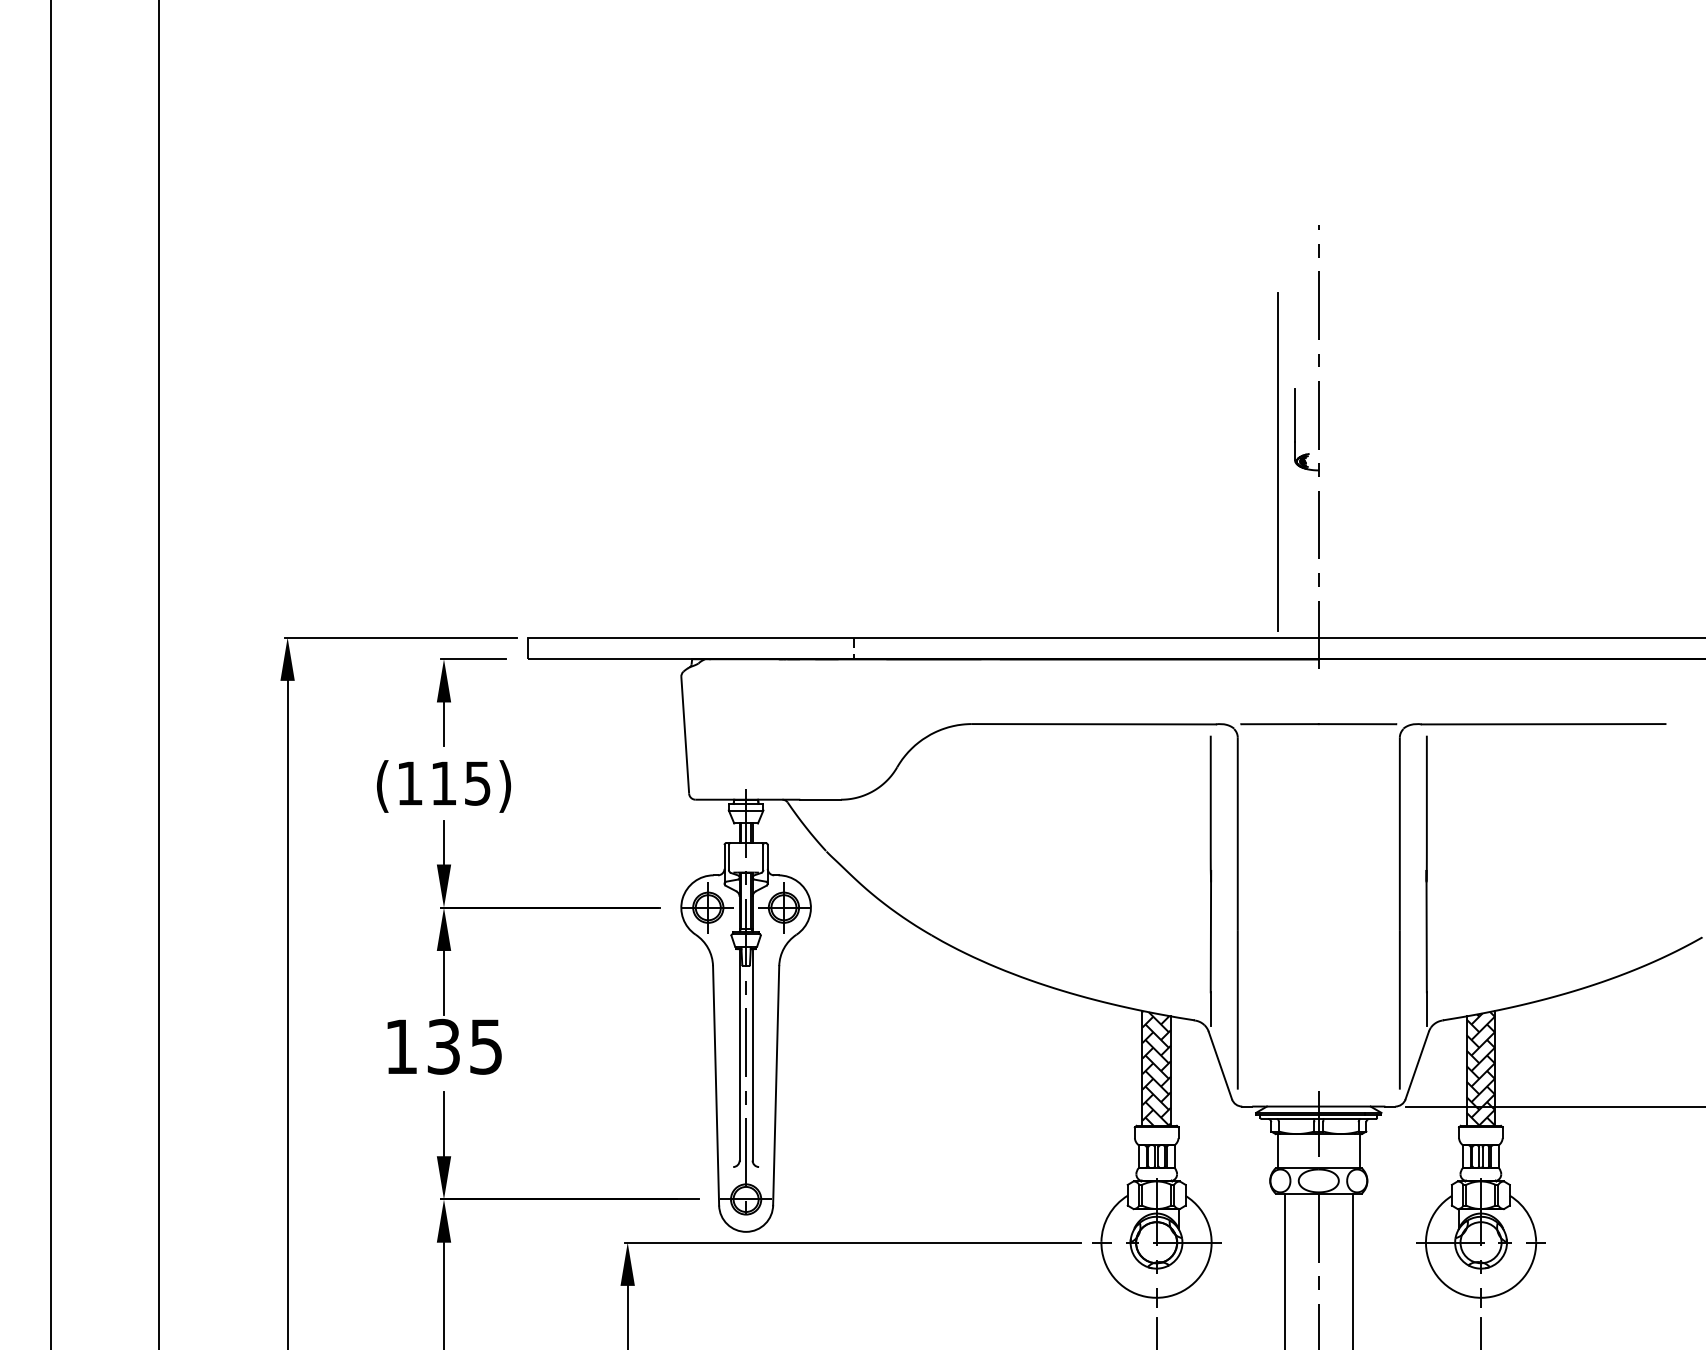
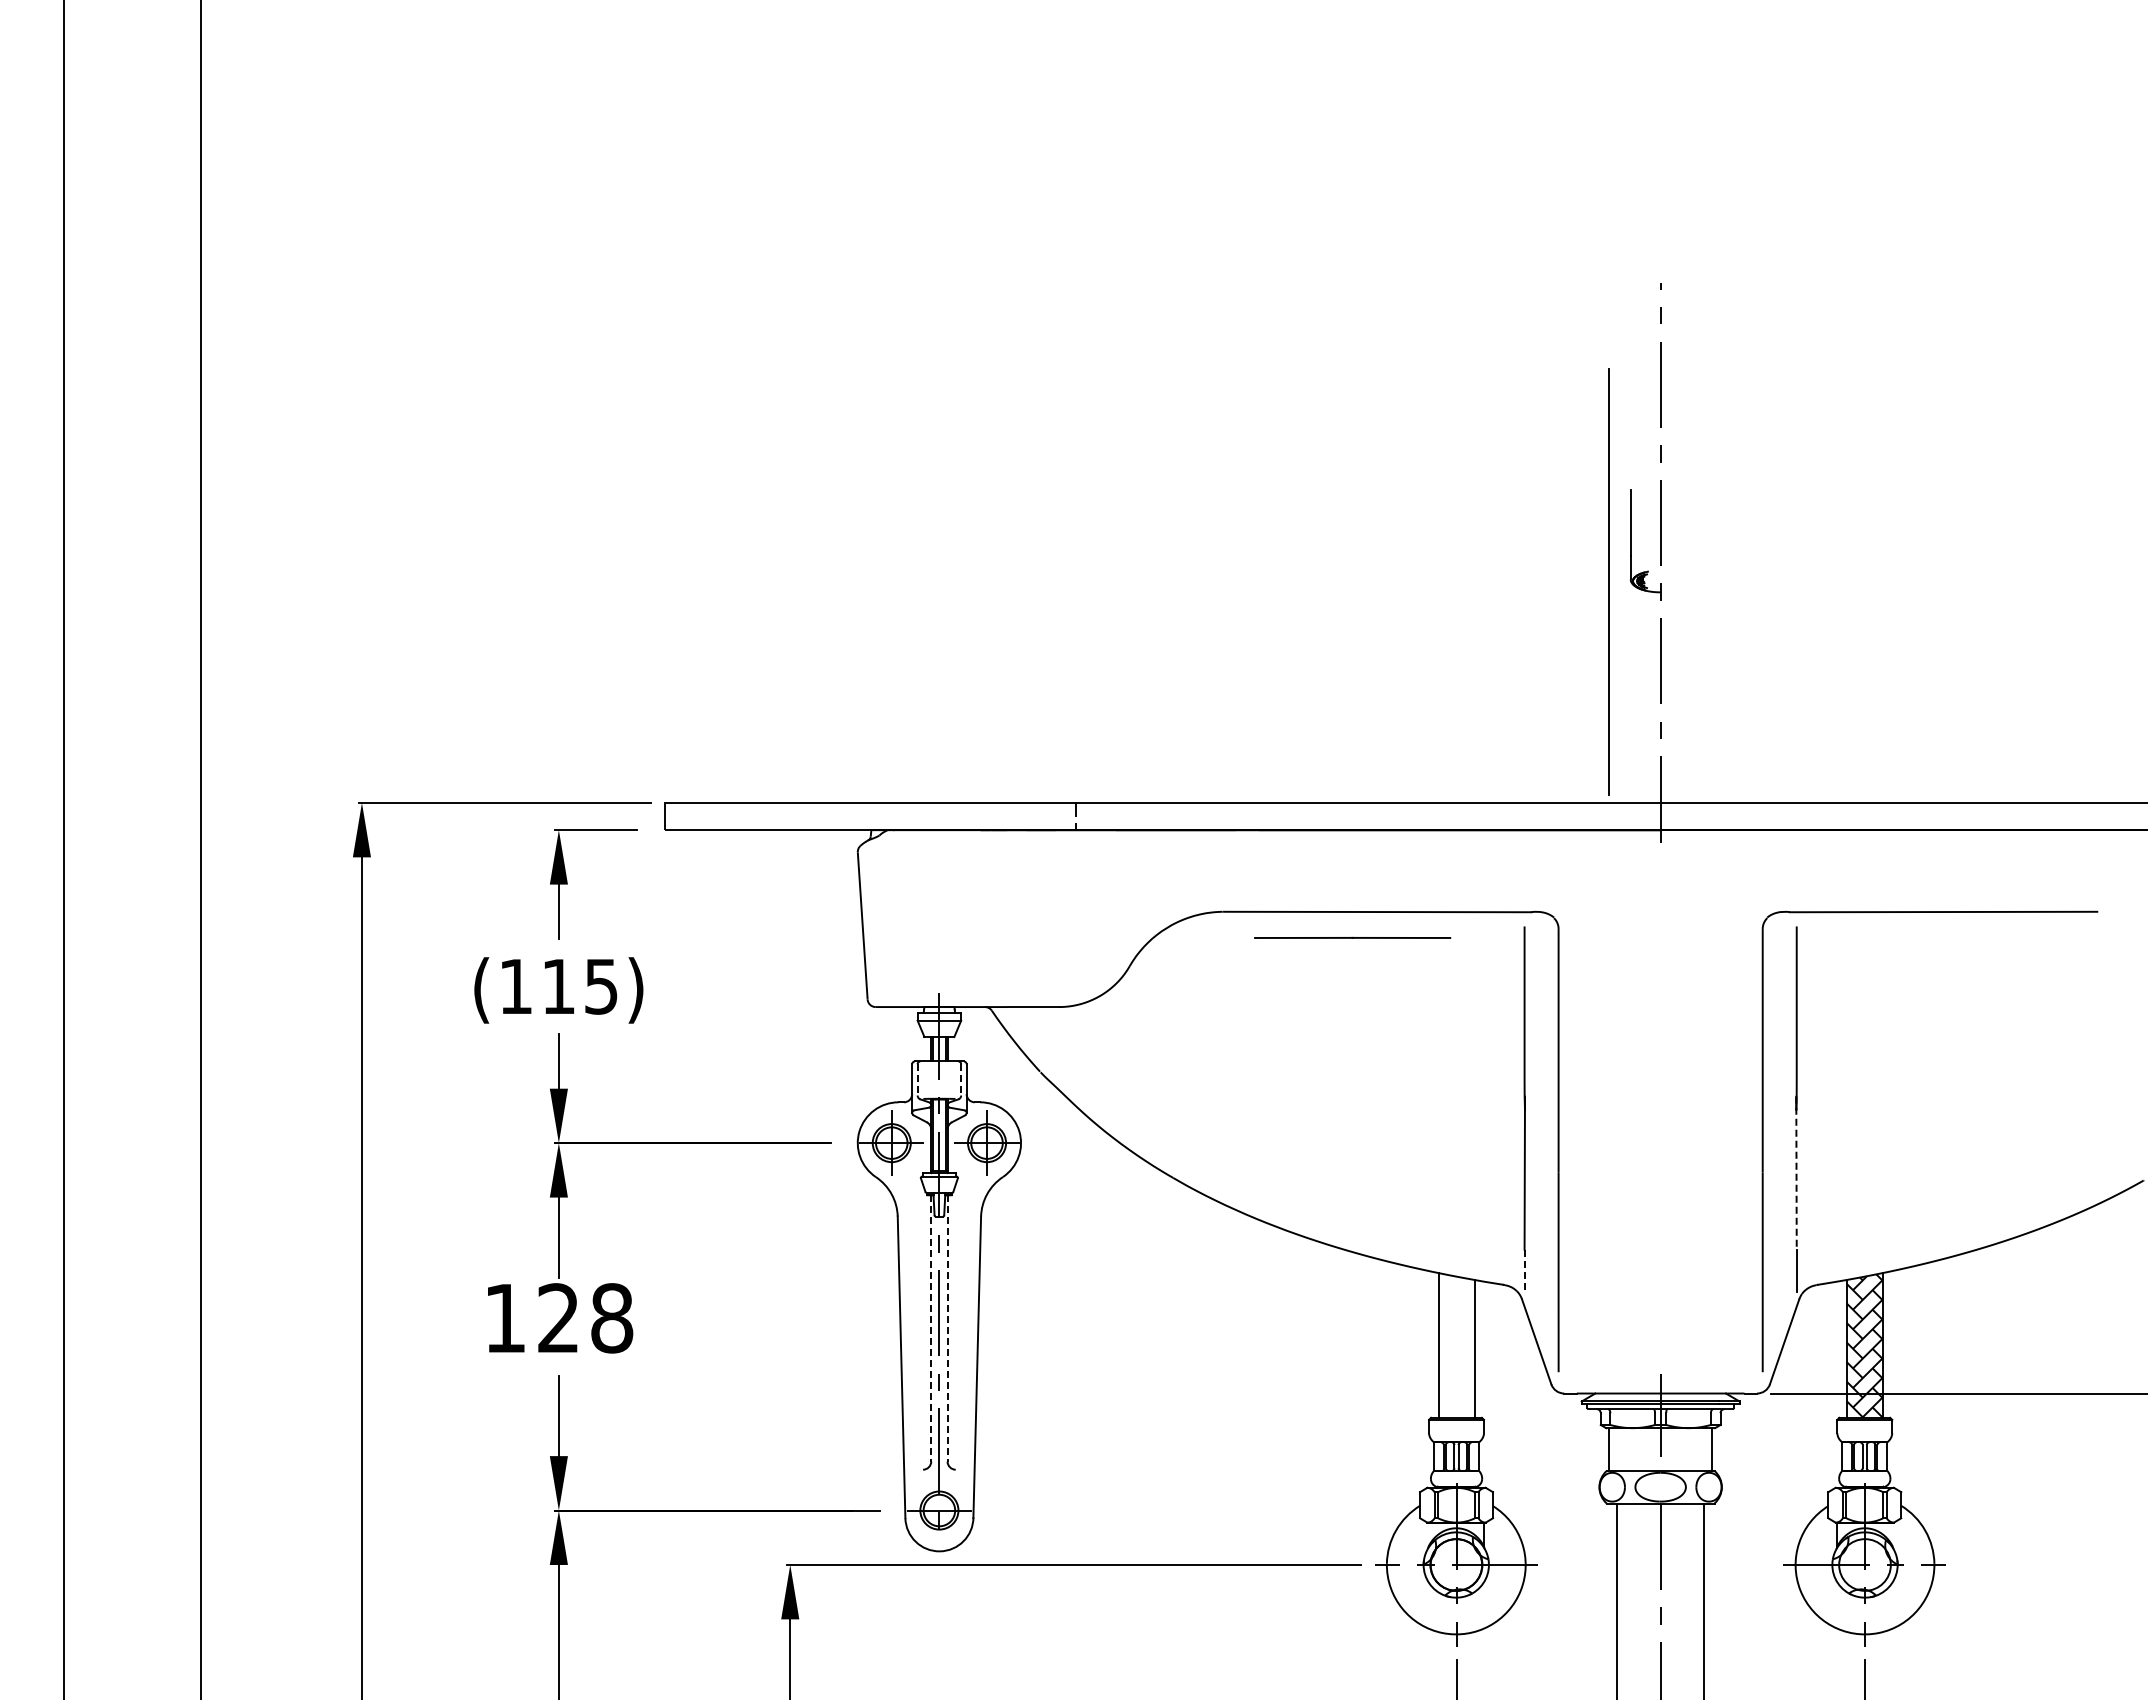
line: (1318, 723) -> (1352, 937), moved
line: (728, 857) -> (917, 1079), solid -> dashed
line: (763, 857) -> (961, 1079), solid -> dashed
line: (1426, 931) -> (1796, 1173), solid -> dashed
line: (1210, 1009) -> (1524, 1271), solid -> dashed
text: (465, 1046) -> (585, 1318), 135 -> 128
line: (739, 1054) -> (931, 1328), solid -> dashed
line: (752, 1054) -> (947, 1328), solid -> dashed
hatch: (1156, 1068) -> (1456, 1345), removed

